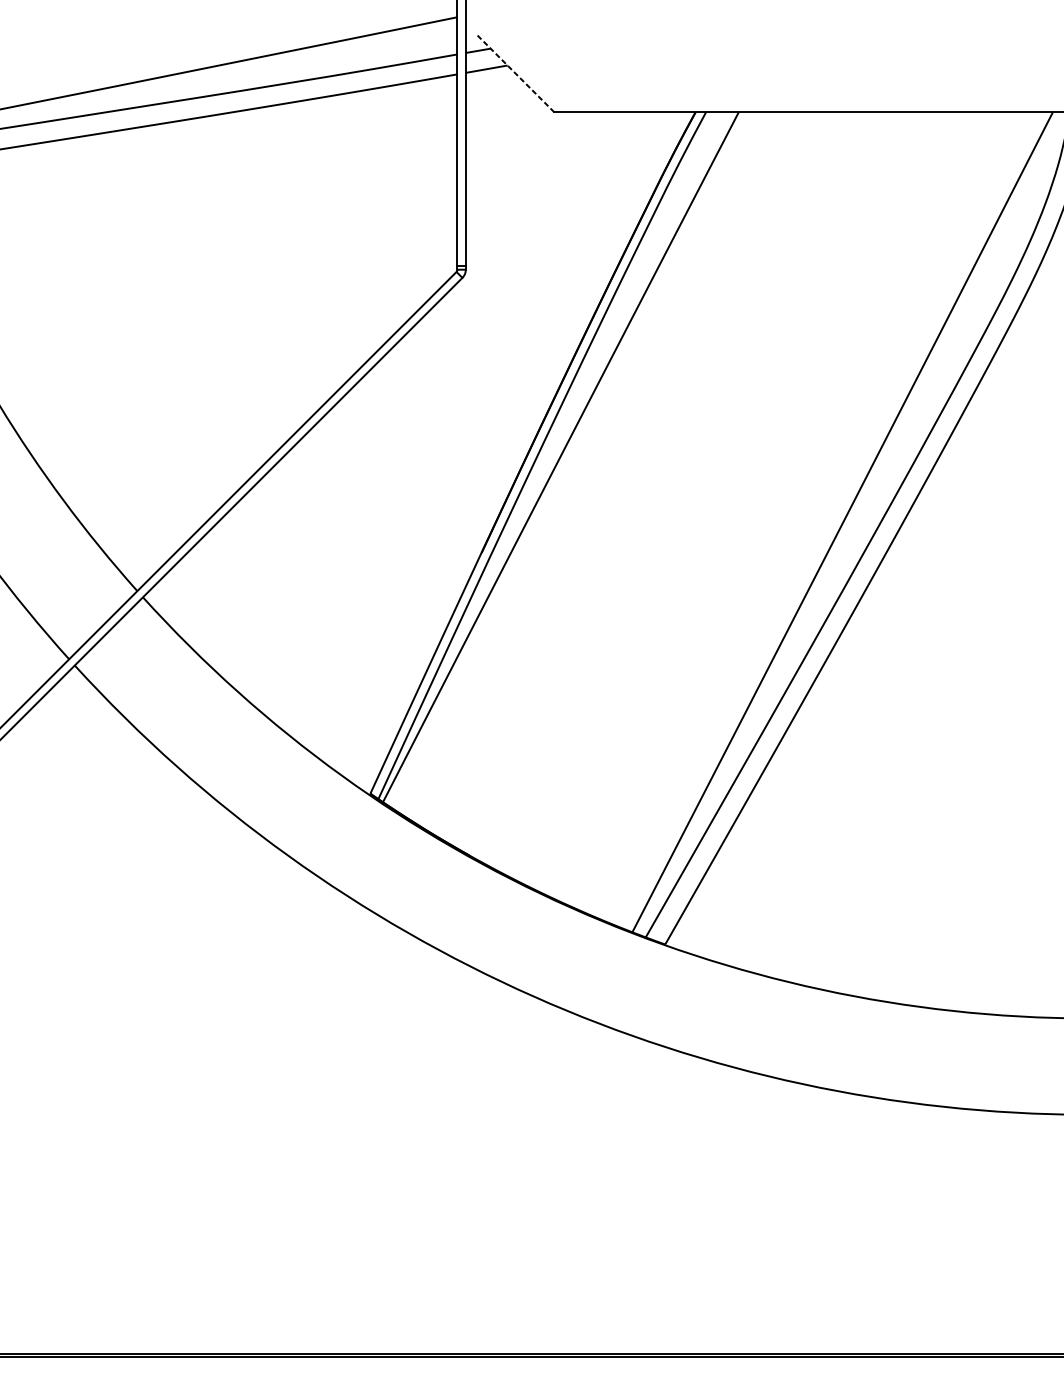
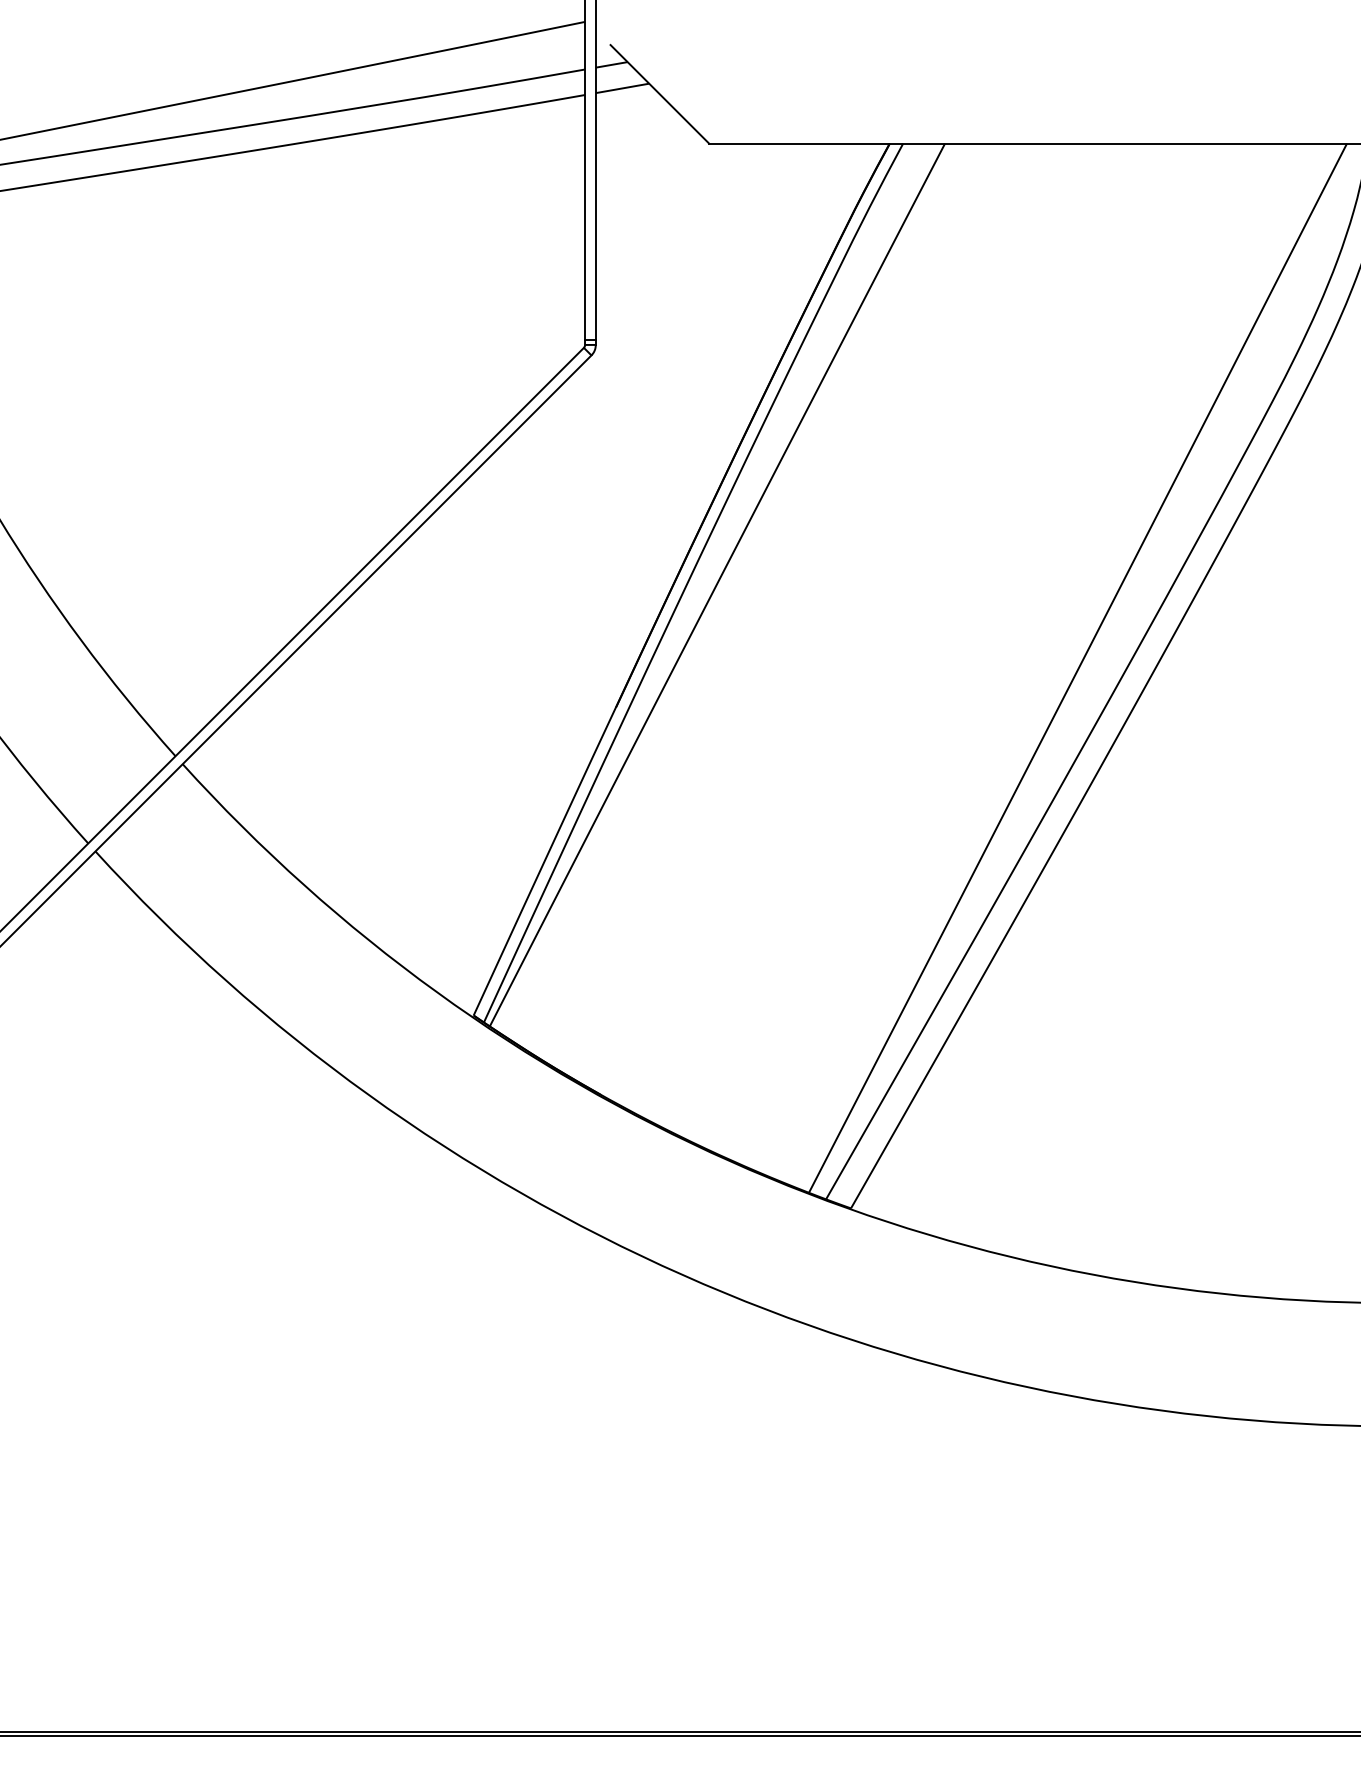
line: (515, 73) -> (659, 94), dashed -> solid

